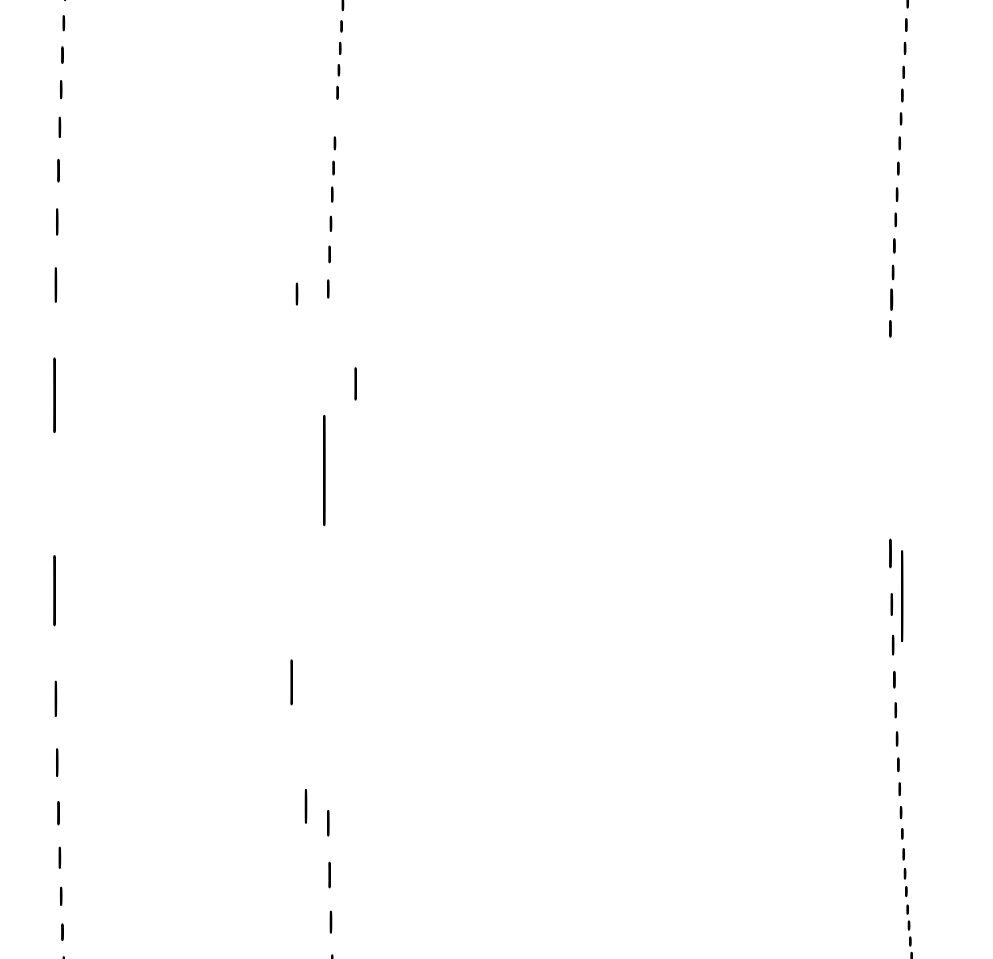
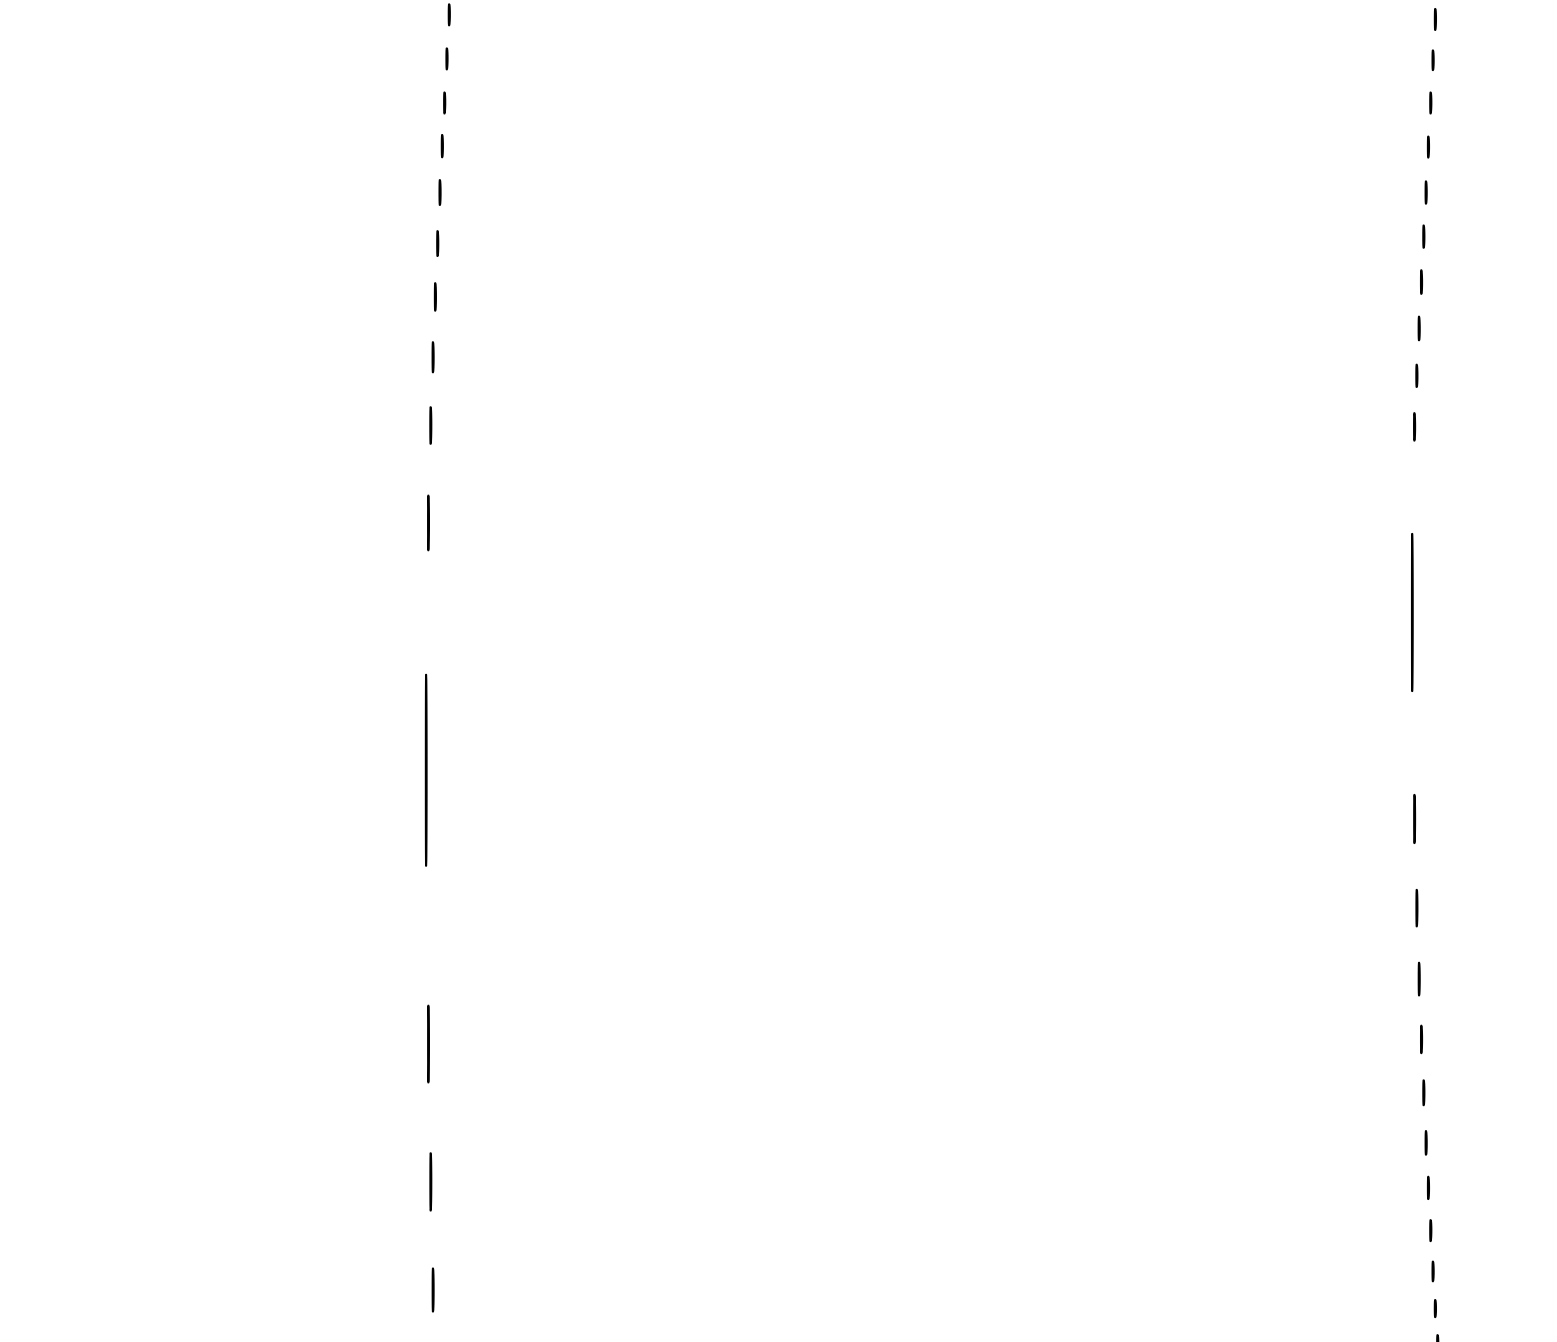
line: (336, 117) -> (447, 57), added
line: (296, 293) -> (429, 424), moved
part: (891, 299) -> (1416, 375), size x0.62
line: (355, 383) -> (428, 522), moved
line: (324, 470) -> (426, 770), moved
line: (902, 595) -> (1412, 611), moved
line: (291, 682) -> (428, 1044), moved
line: (305, 806) -> (429, 1182), moved

